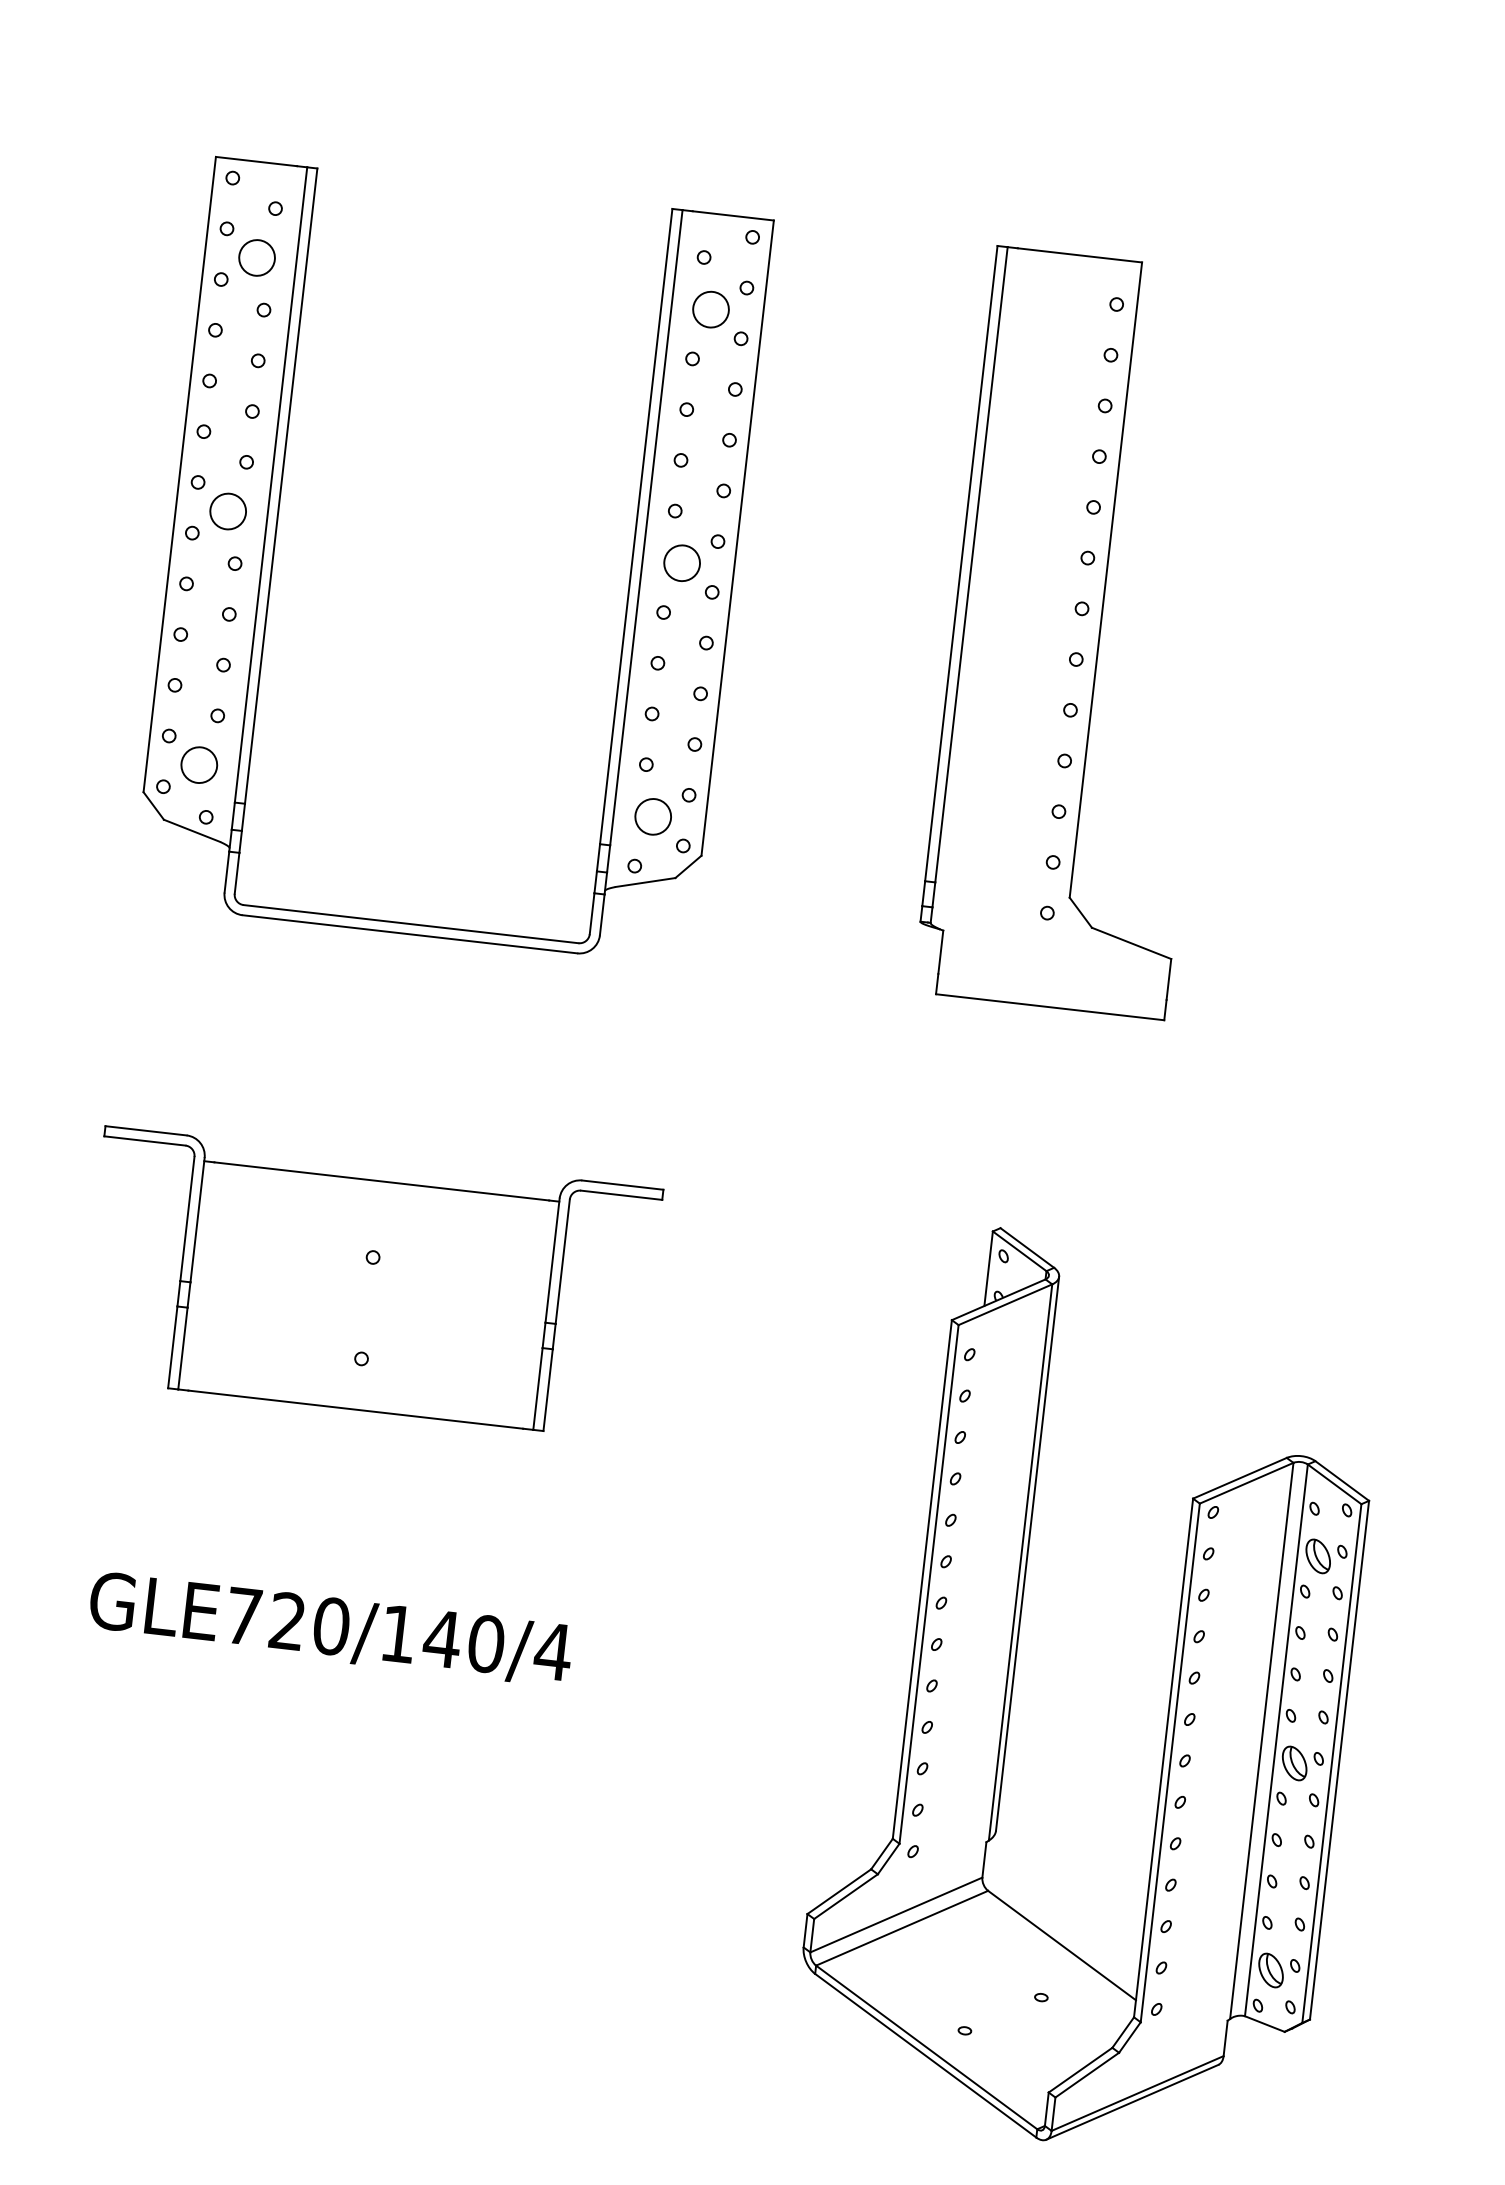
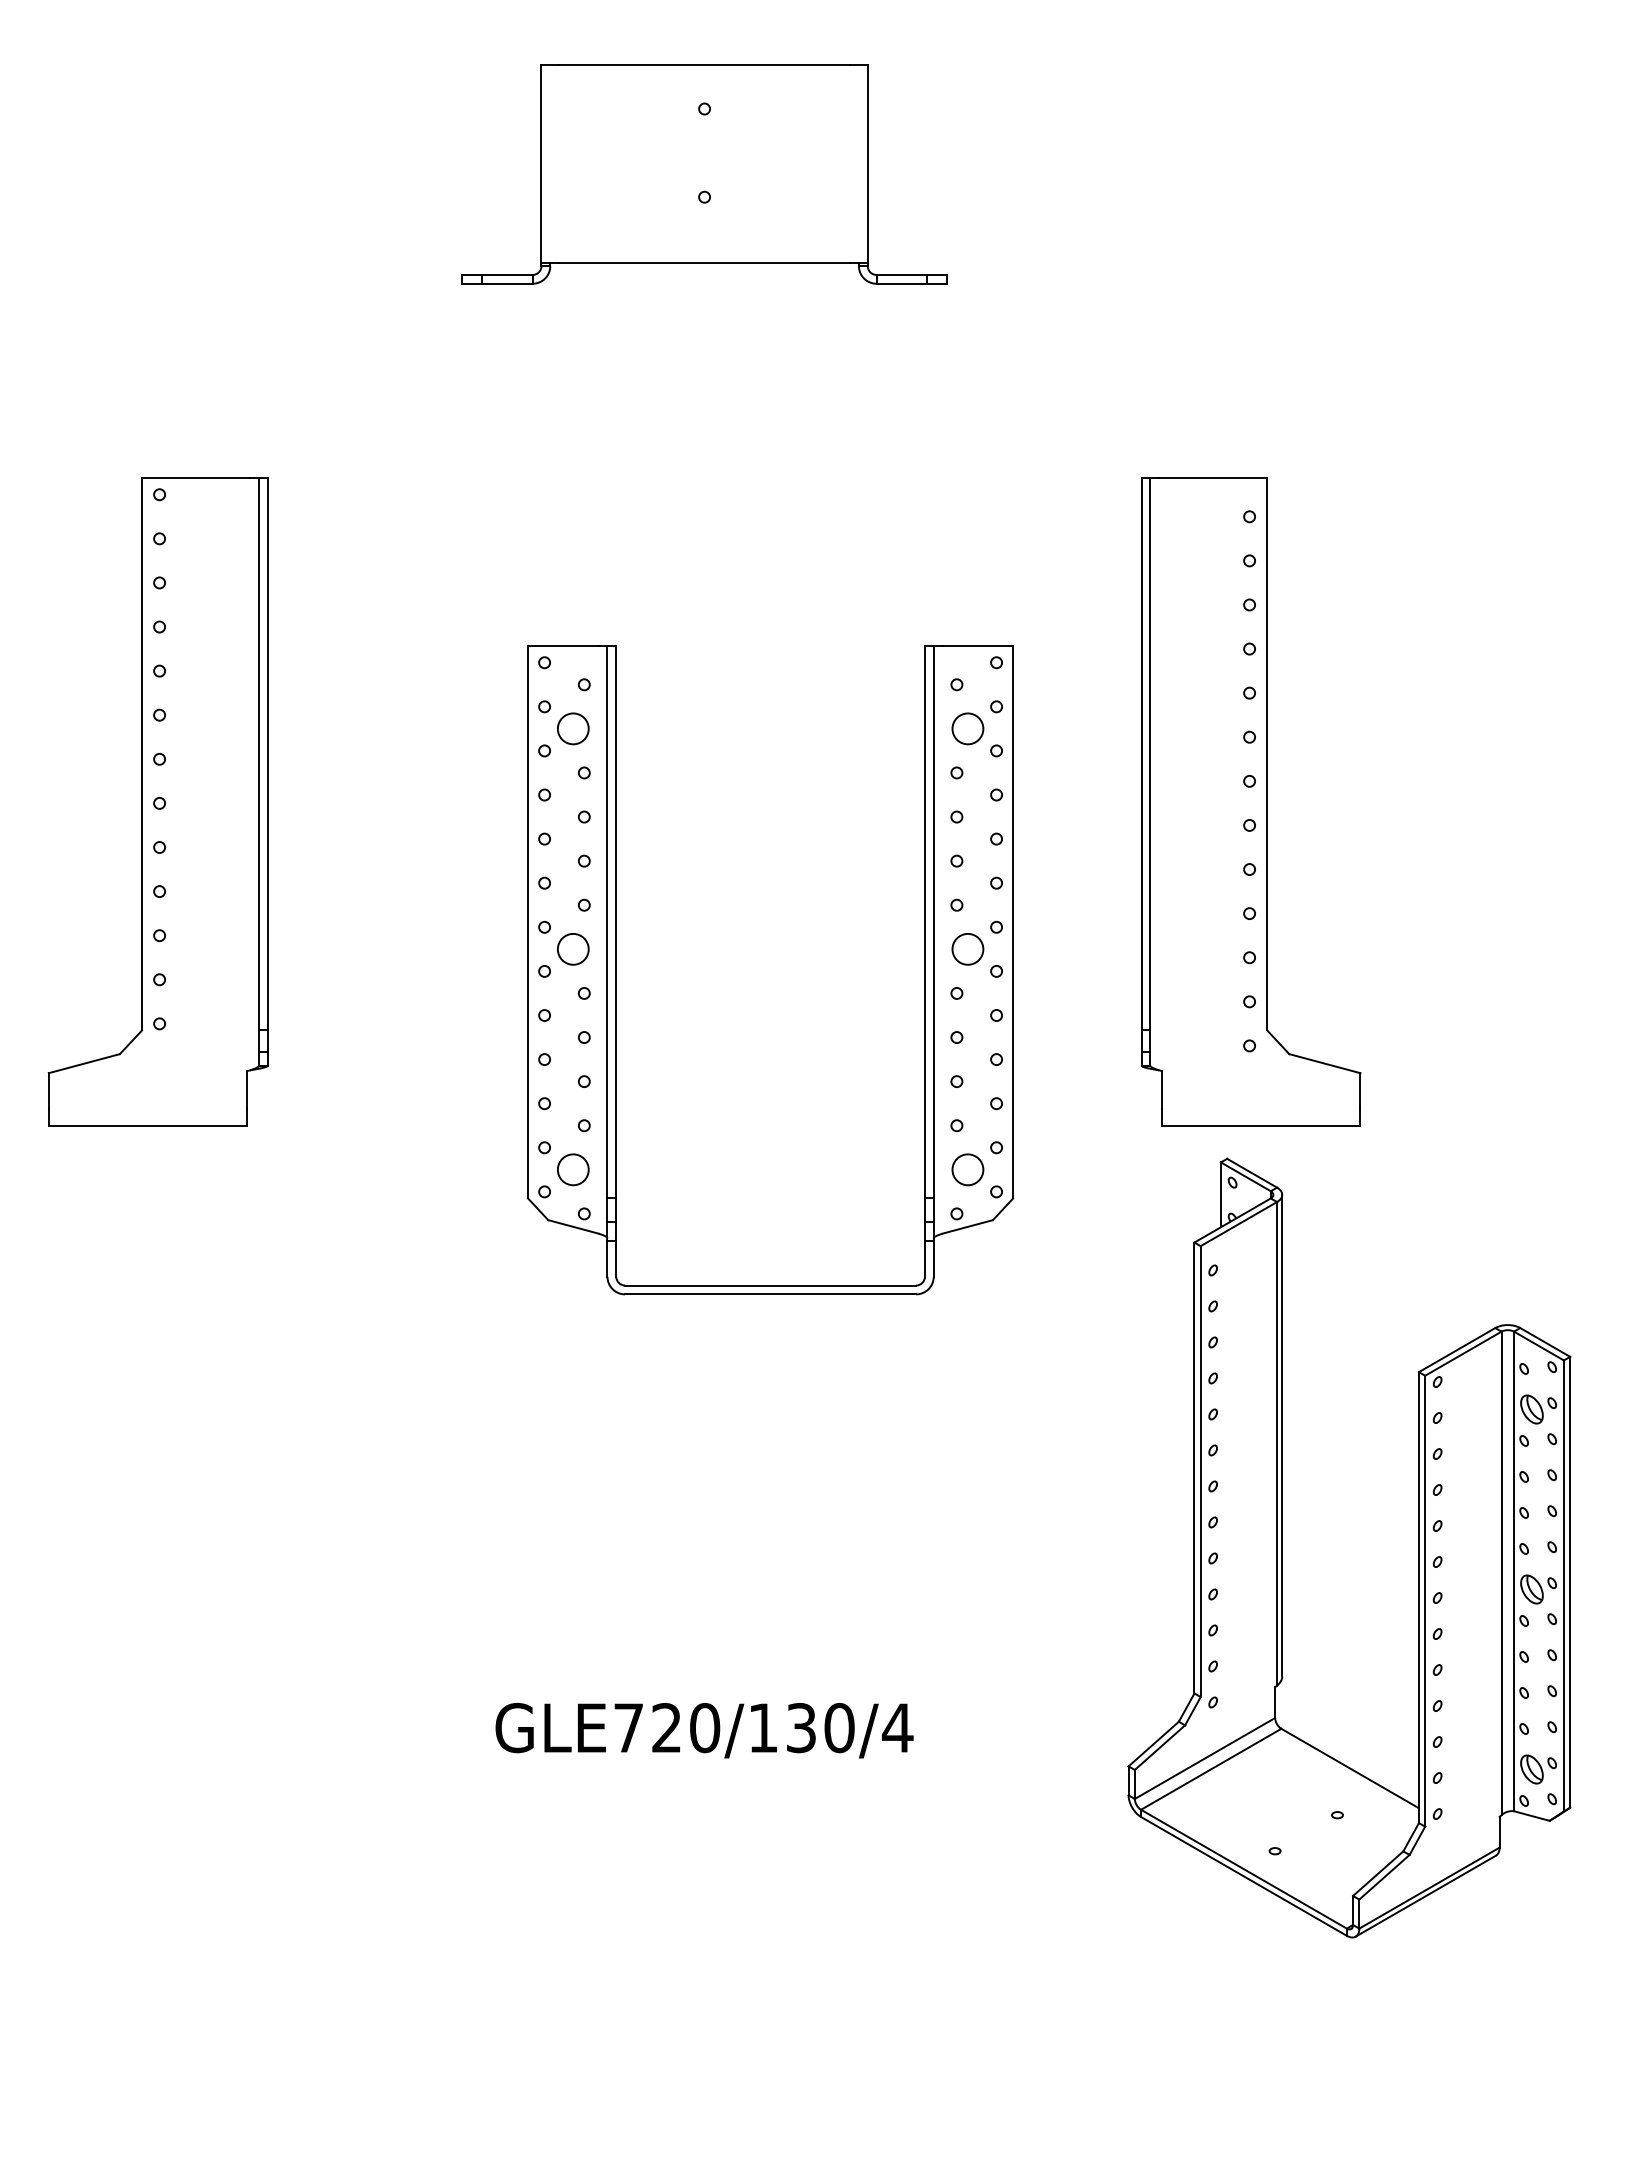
part: (275, 541) -> (616, 970), moved
part: (369, 1284) -> (704, 1430), removed
text: (442, 1639) -> (801, 1728), GLE720/140/4 -> GLE720/130/4
part: (1013, 1682) -> (1282, 1547), moved

